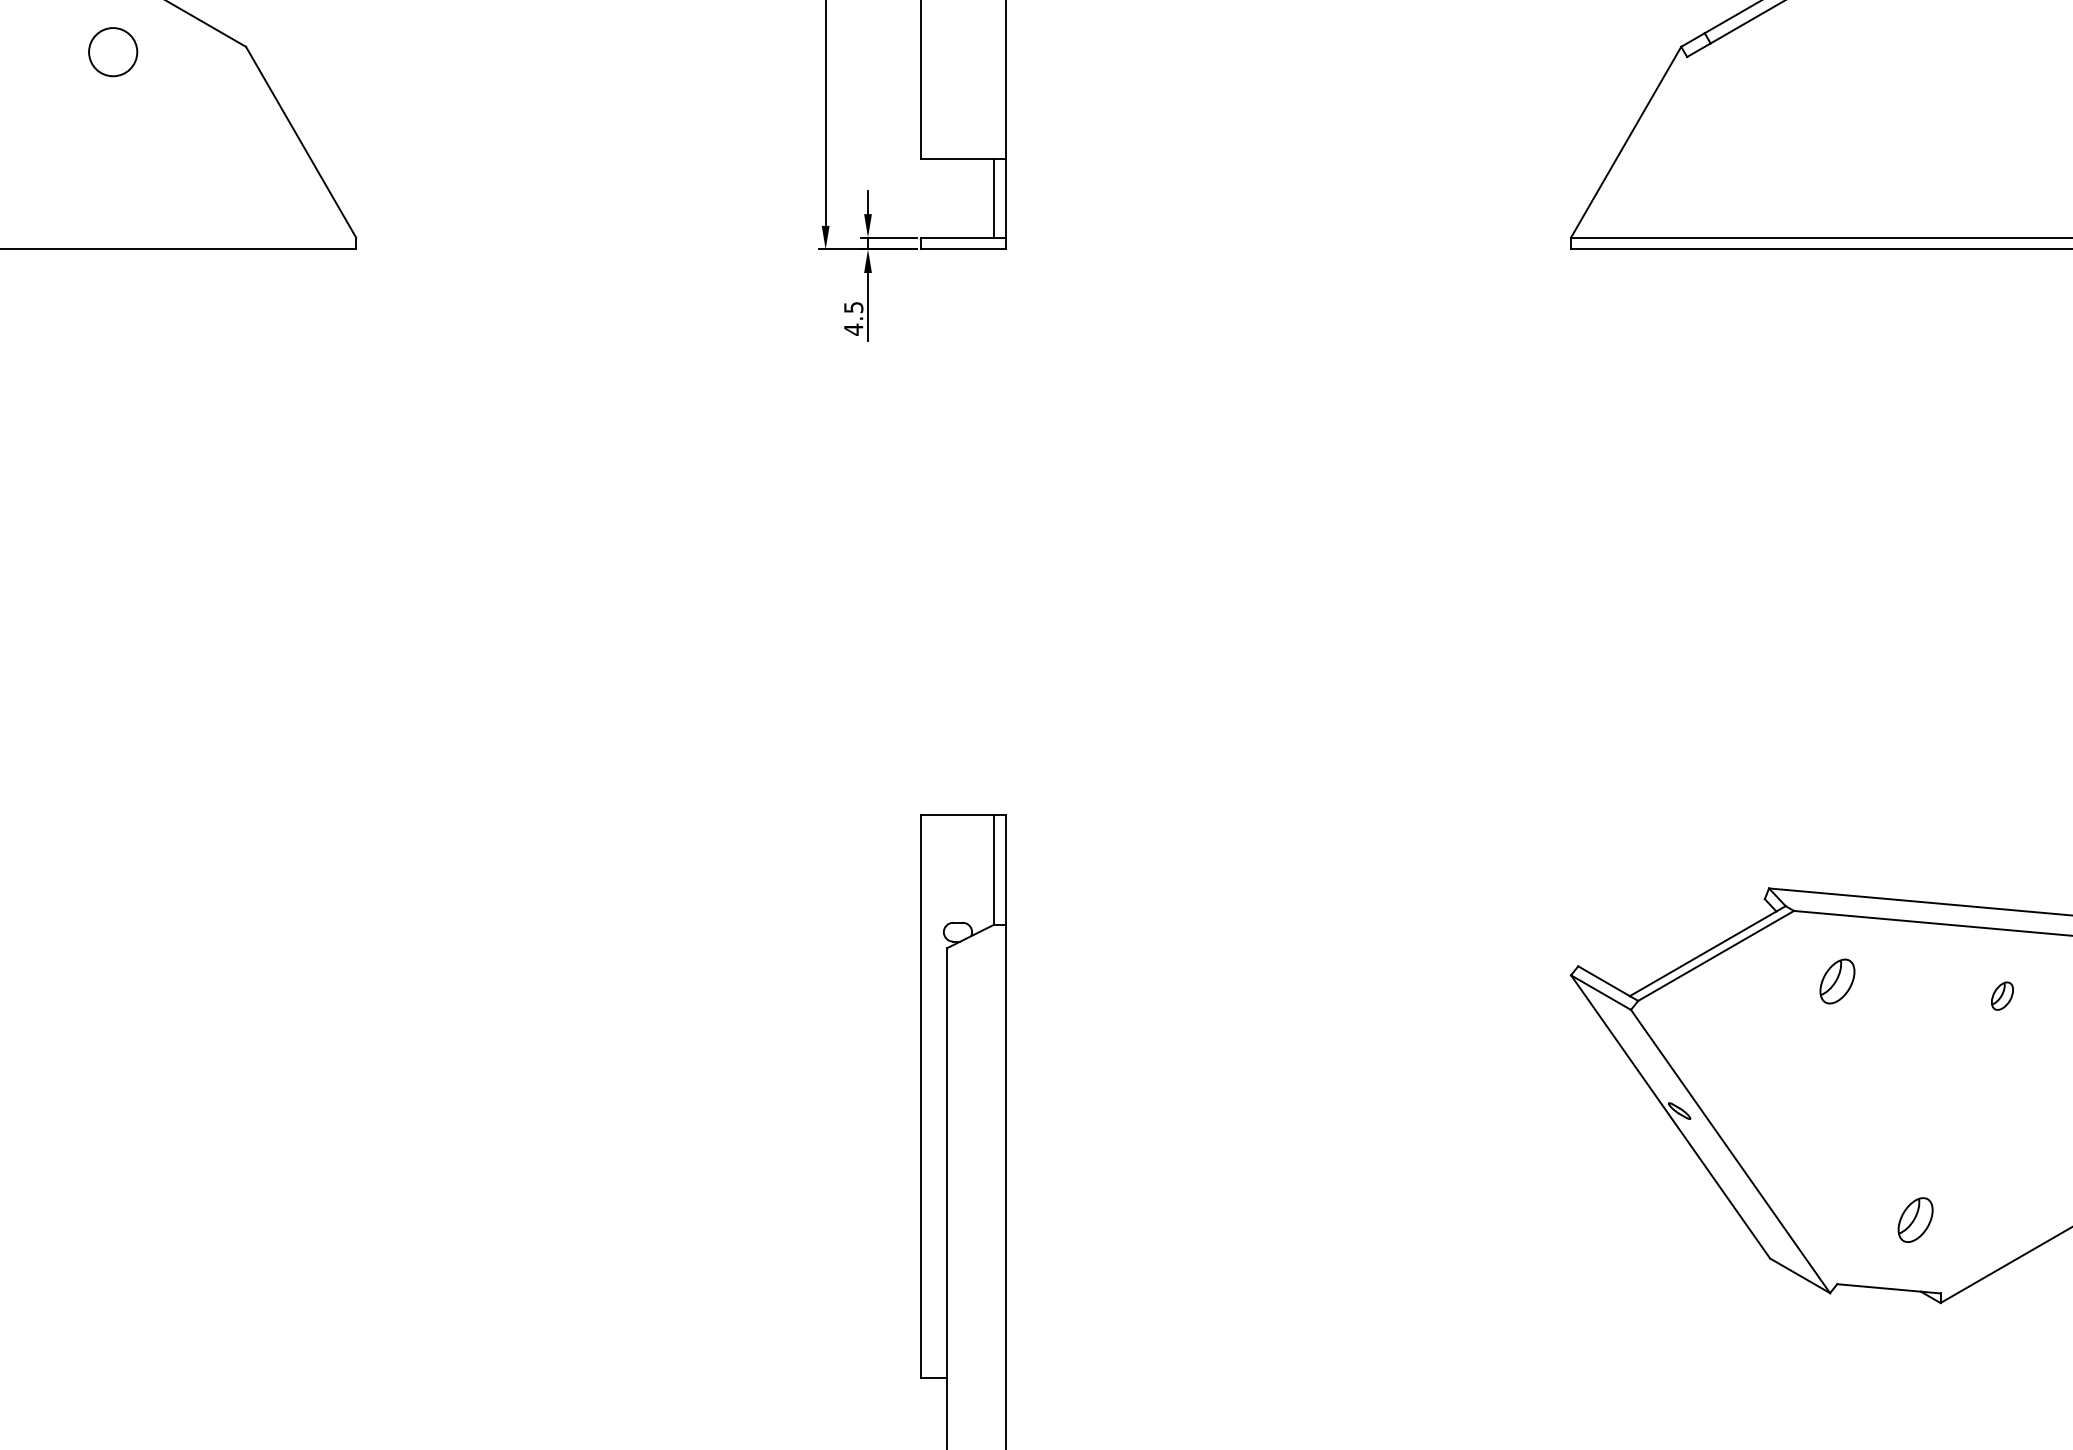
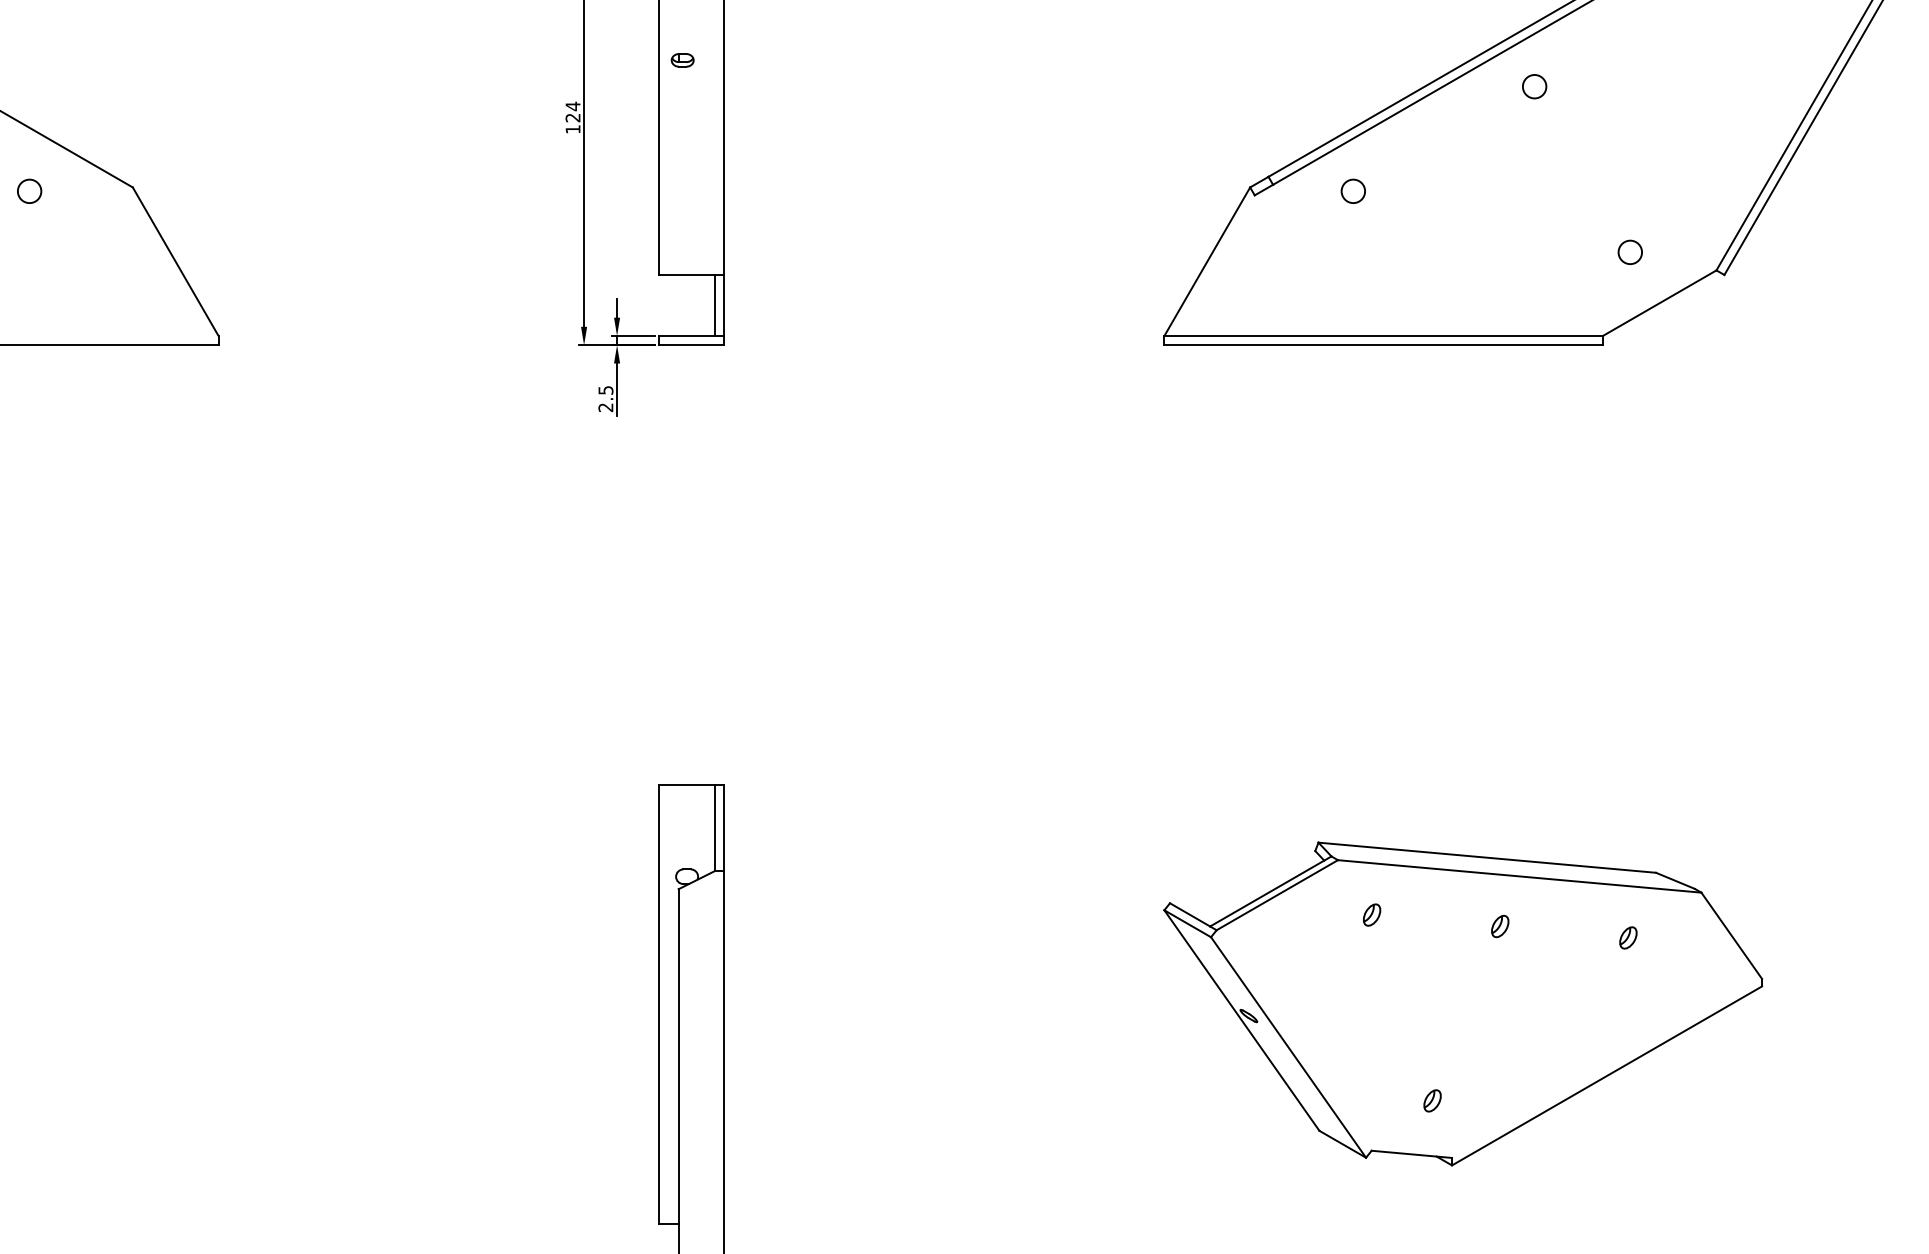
circle: (113, 50) -> (29, 190), size x0.62
circle: (1812, 50) -> (1352, 190), added
text: (853, 329) -> (605, 407), 4.5 -> 2.5
part: (1838, 980) -> (1372, 914), size x0.62
part: (1915, 1219) -> (1432, 1100), size x0.62

